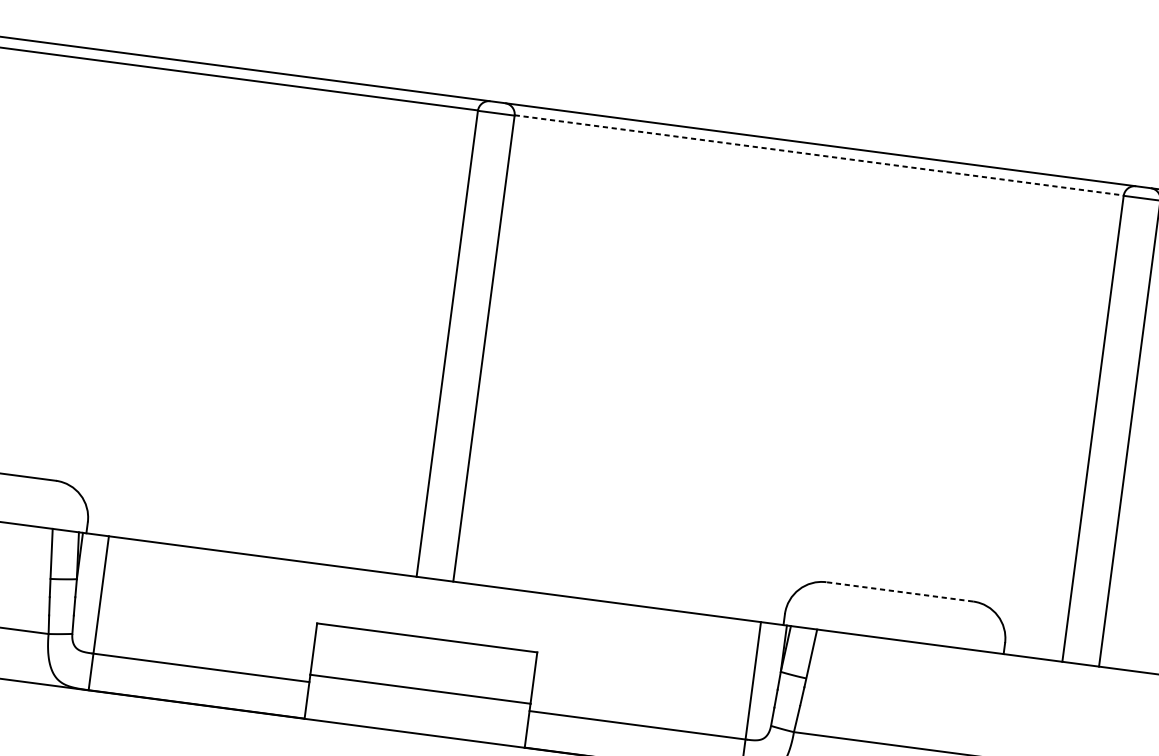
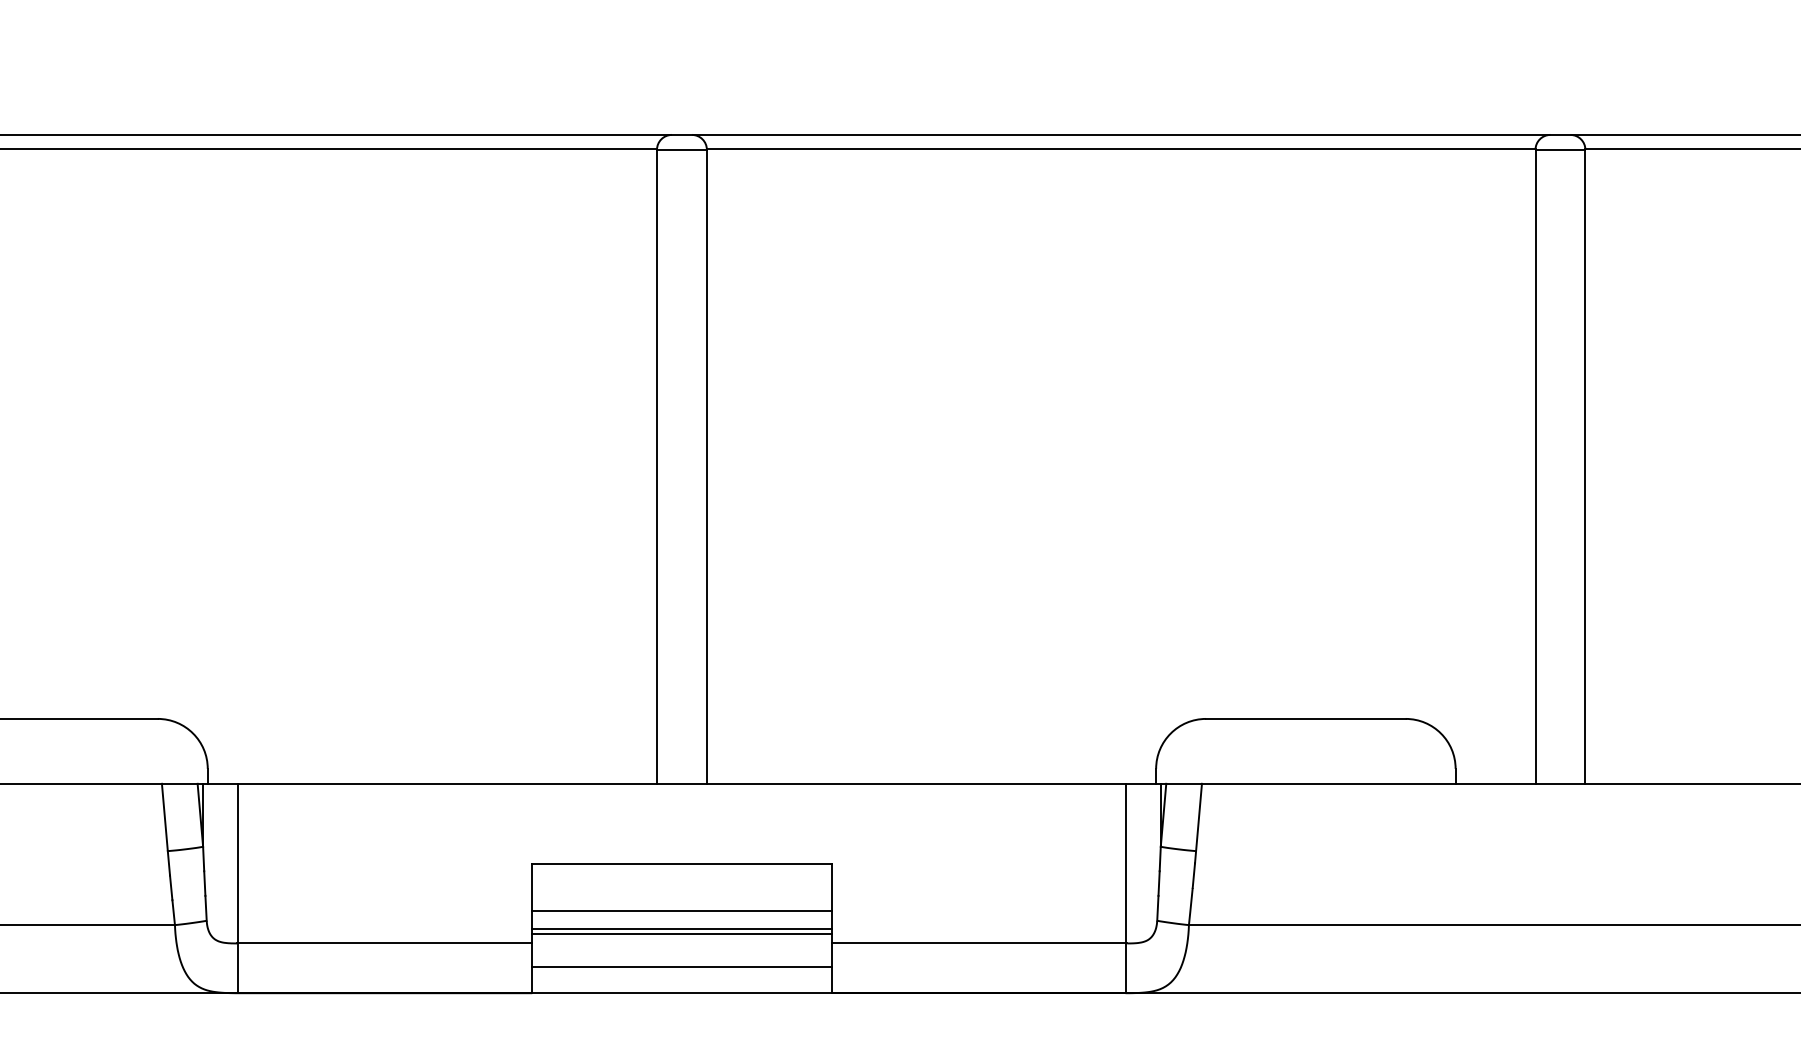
line: (819, 155) -> (1121, 149), dashed -> solid
line: (899, 591) -> (1305, 718), dashed -> solid
line: (422, 673) -> (681, 911), added
line: (420, 685) -> (681, 928), added
line: (416, 713) -> (681, 966), added

